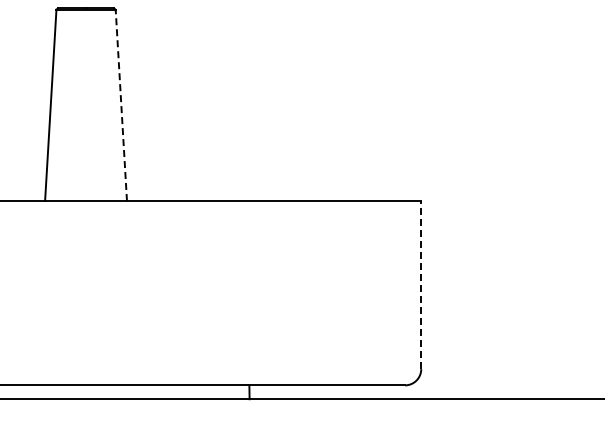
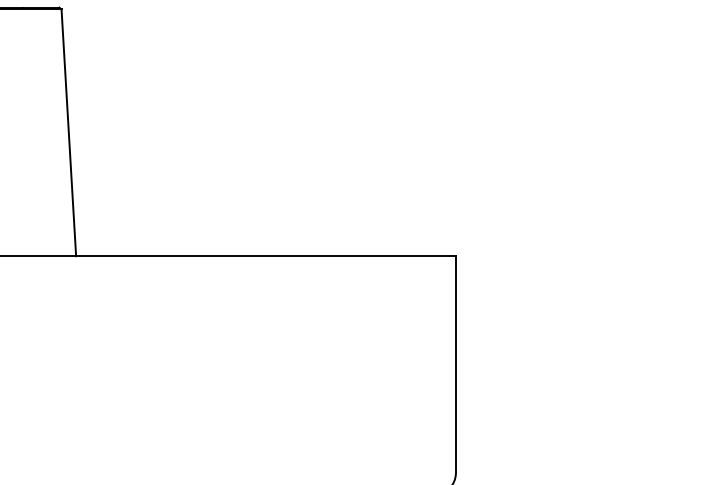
line: (121, 105) -> (69, 133), dashed -> solid
line: (421, 284) -> (456, 364), dashed -> solid

